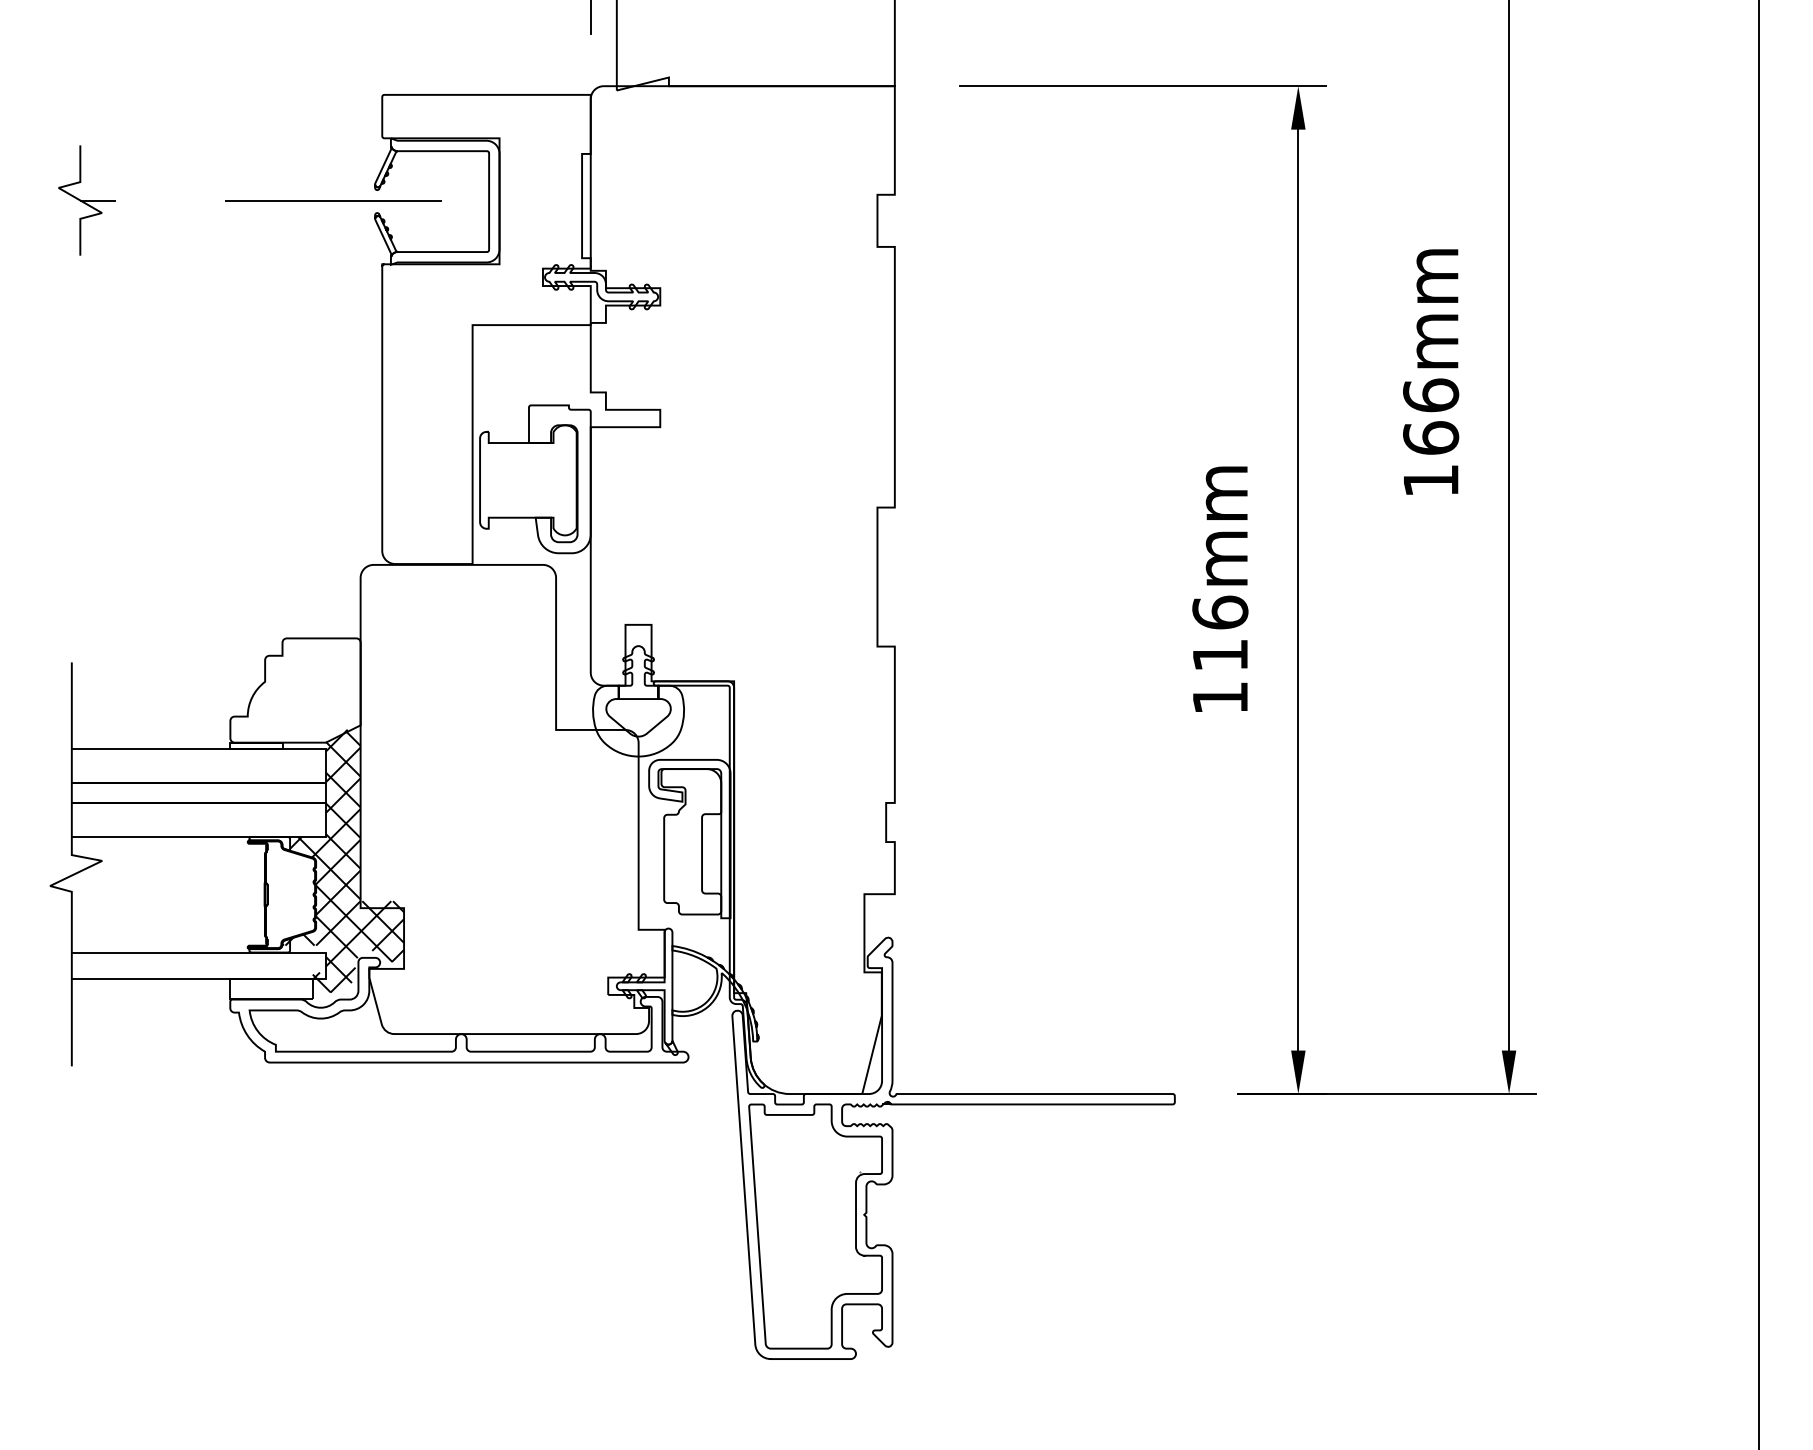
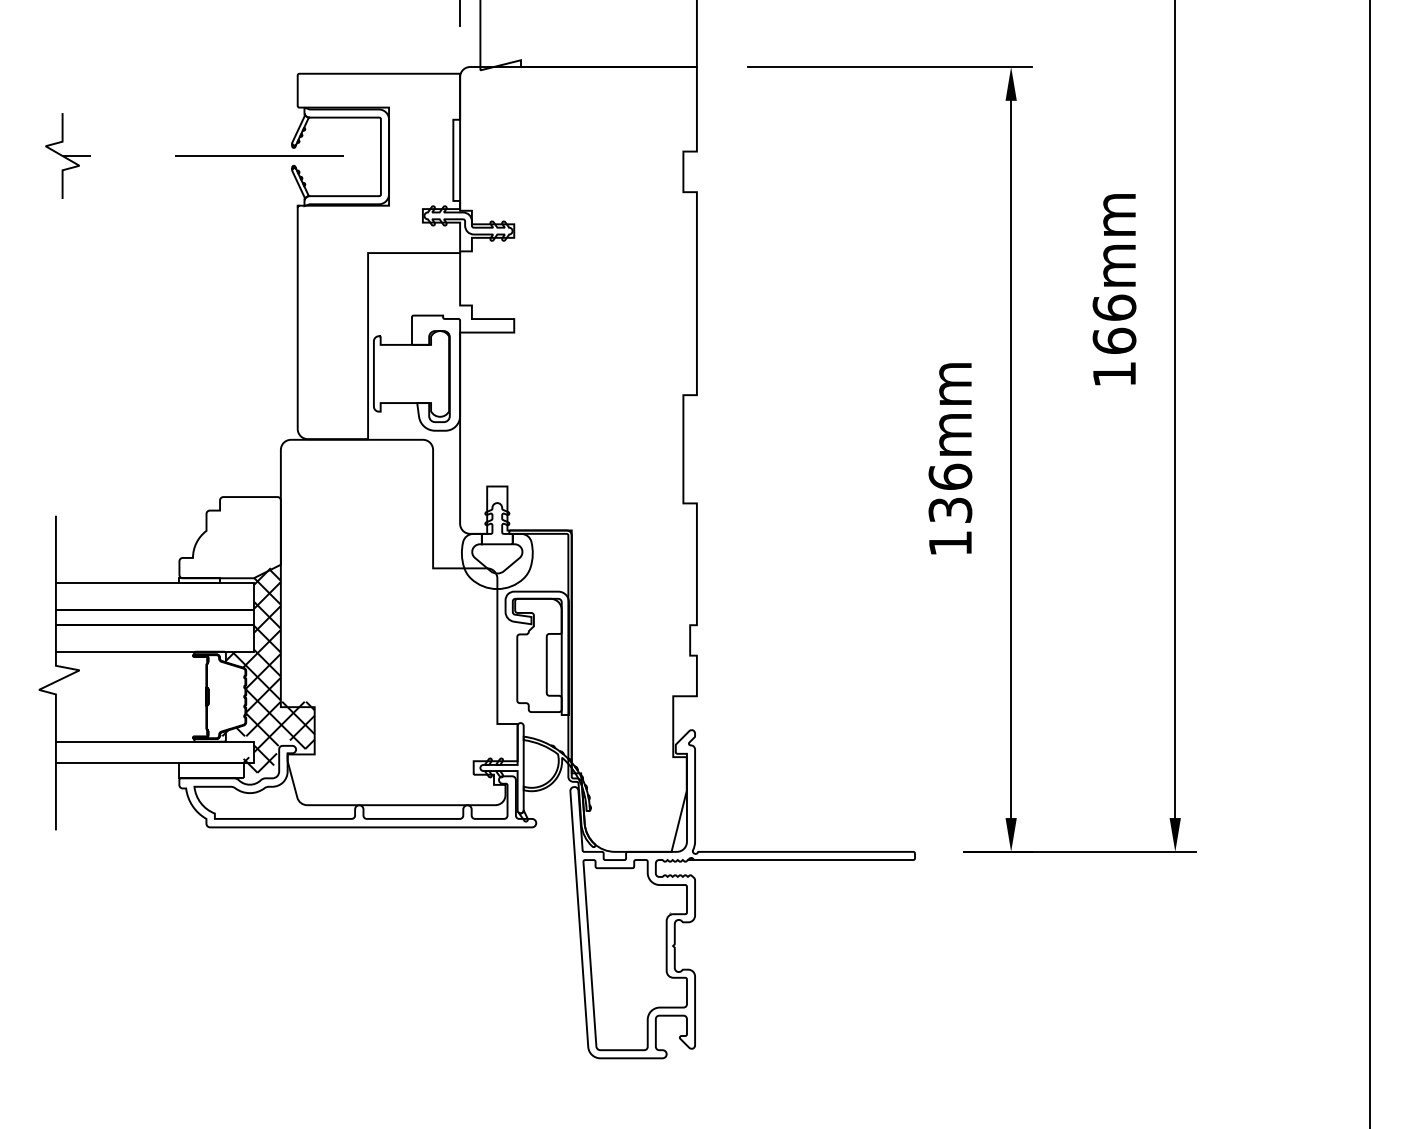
text: (1220, 655) -> (950, 510), 116mm -> 136mm

